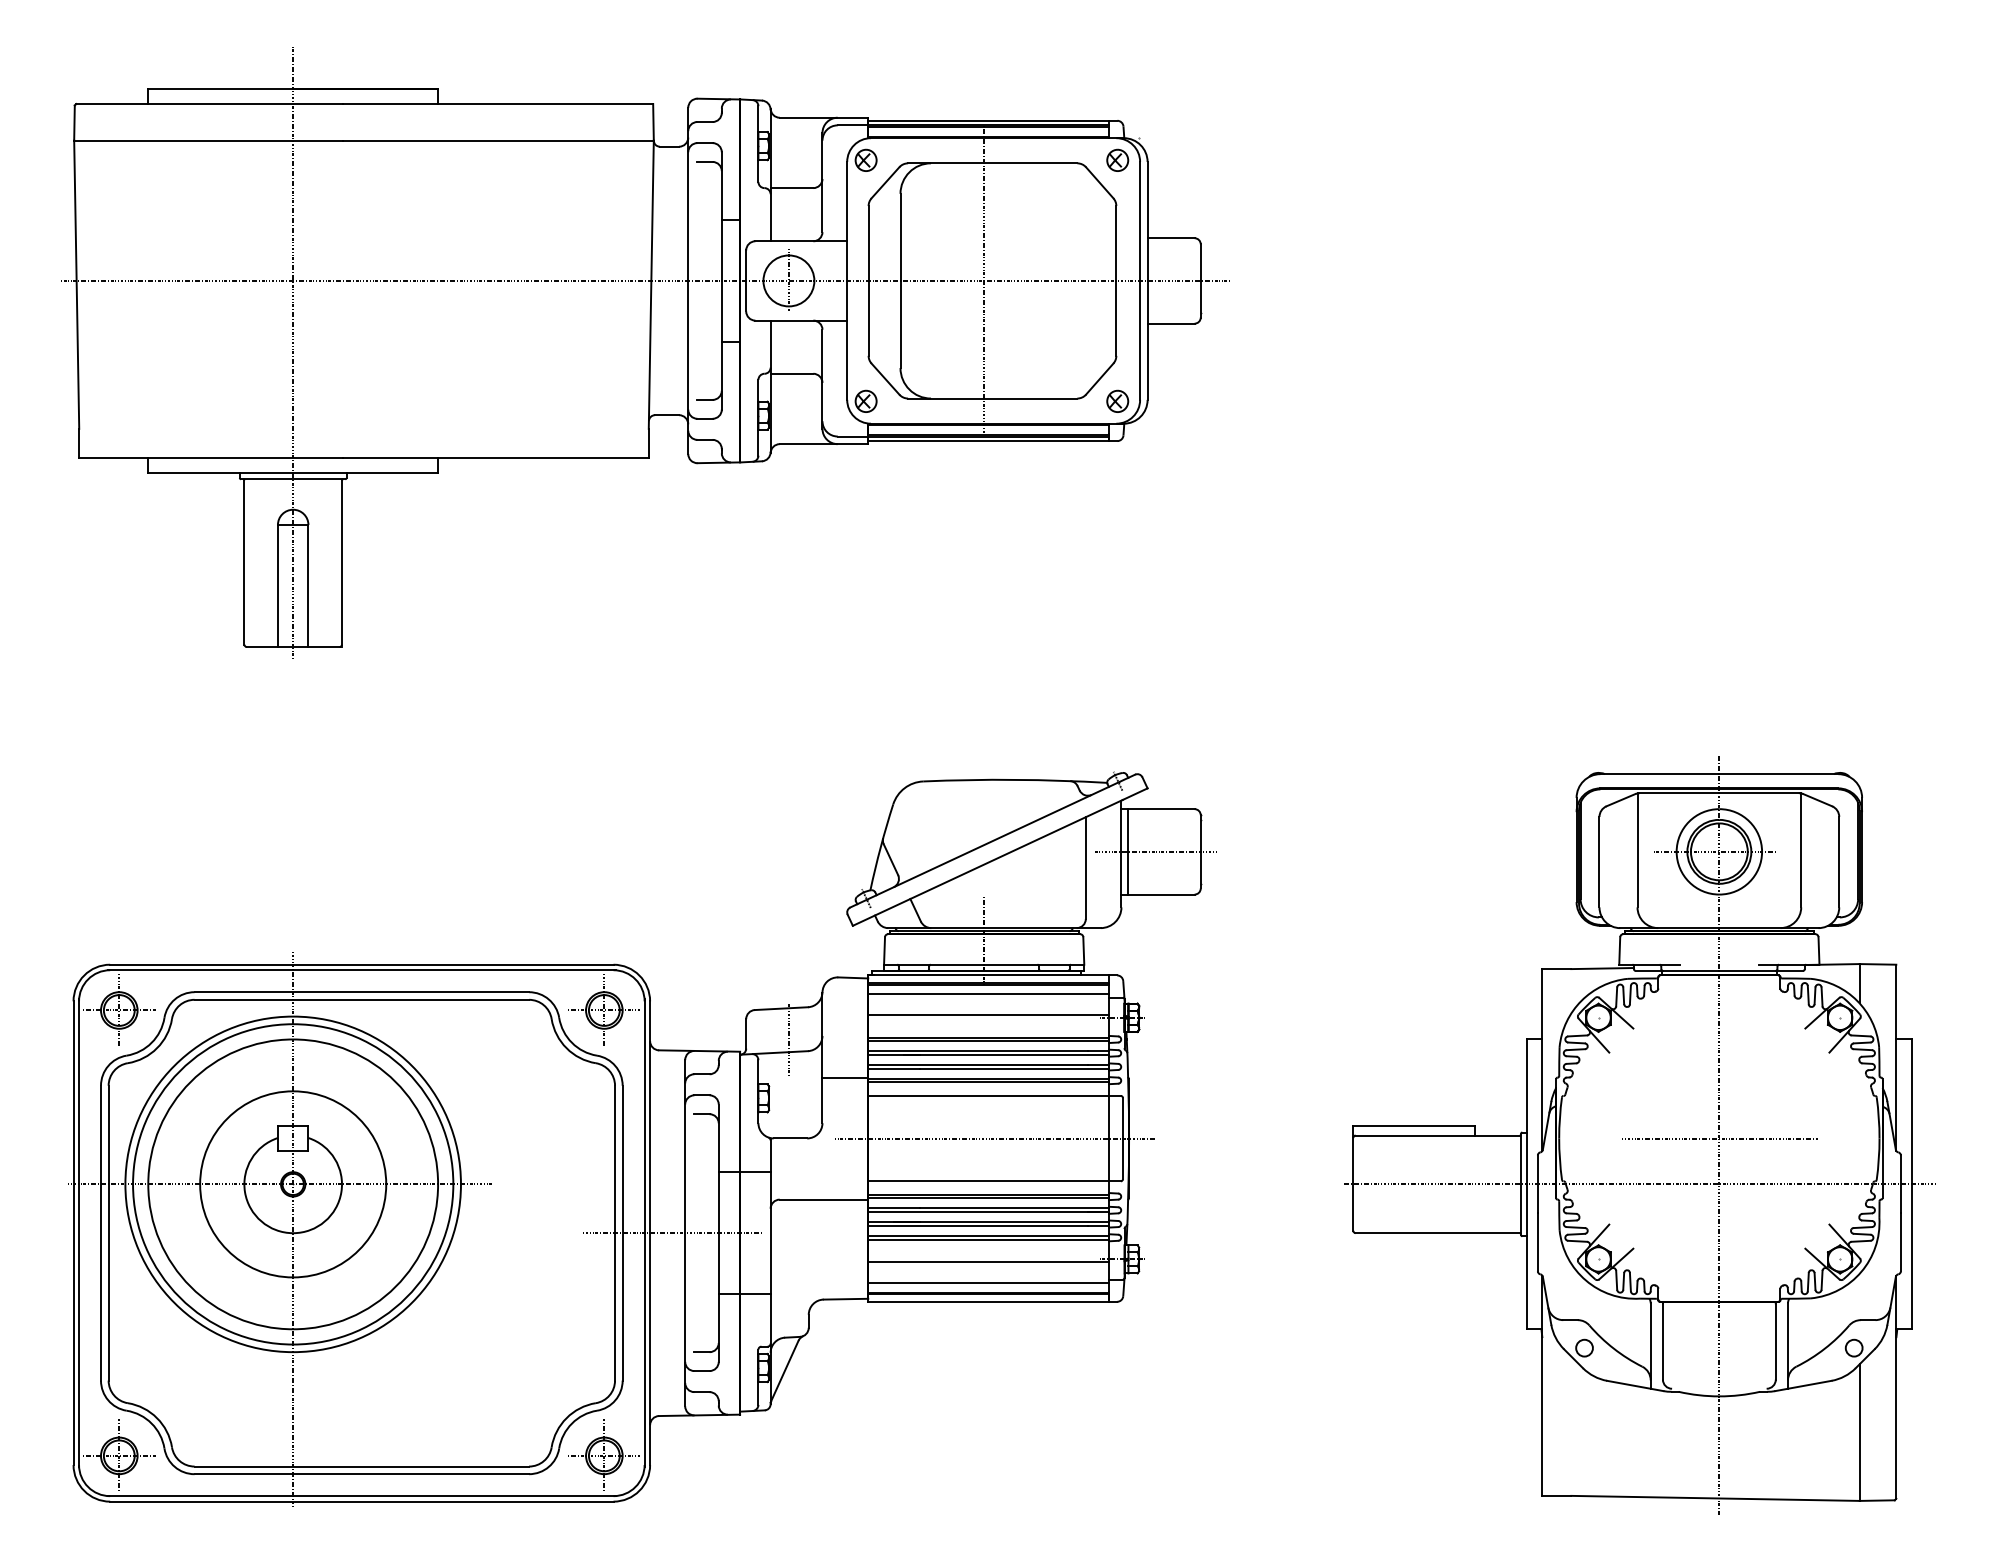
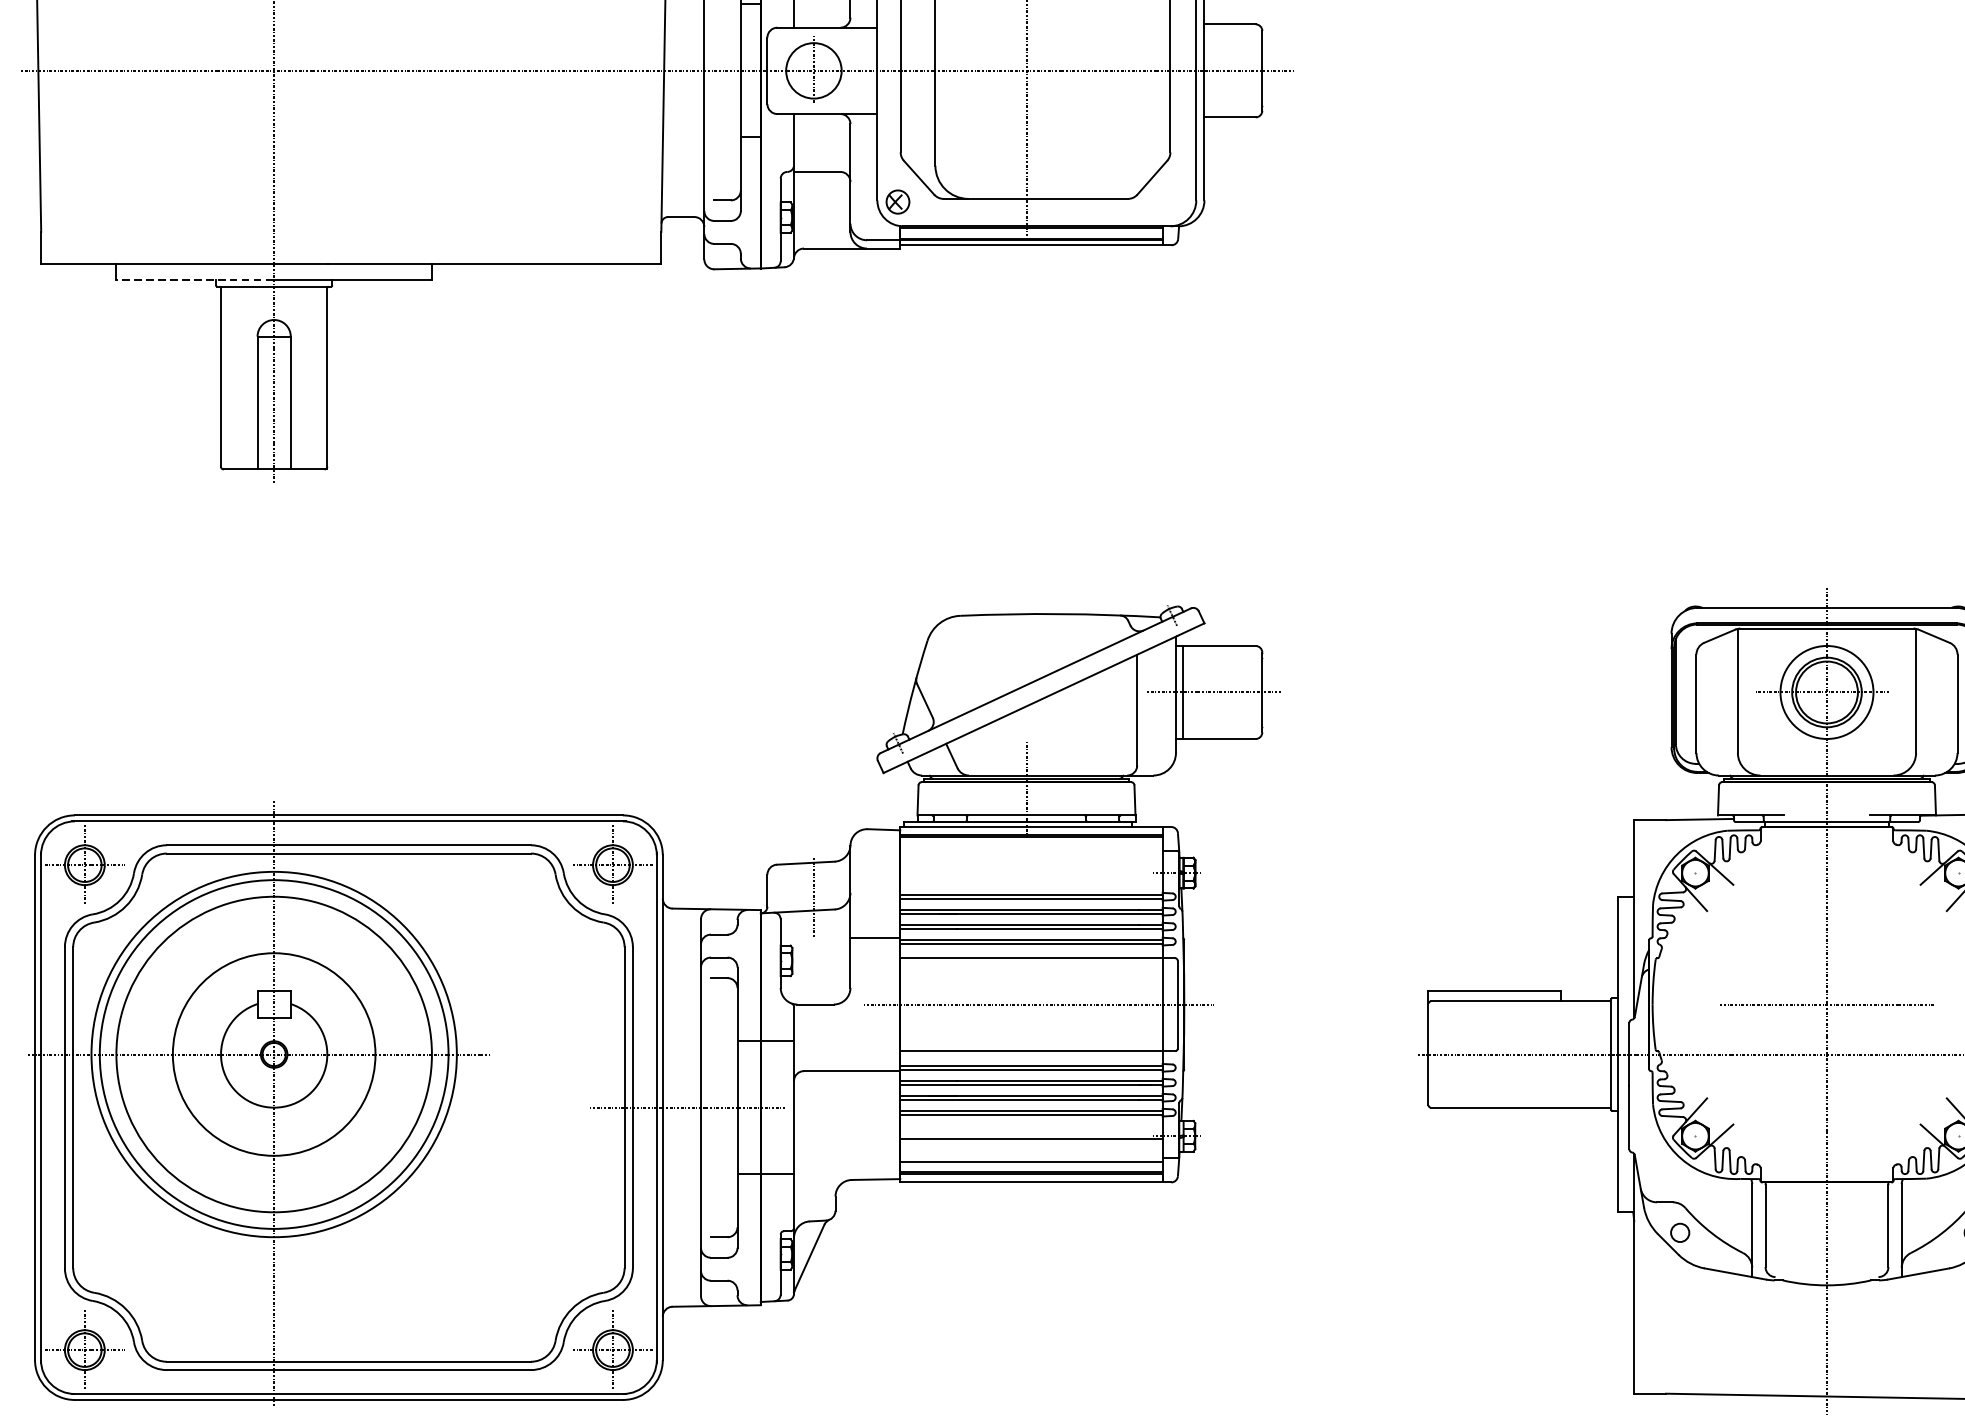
part: (1117, 400) -> (1171, 201), removed
line: (219, 473) -> (193, 280), solid -> dashed
line: (988, 994) -> (1031, 847), removed
line: (988, 1015) -> (1031, 870), removed

